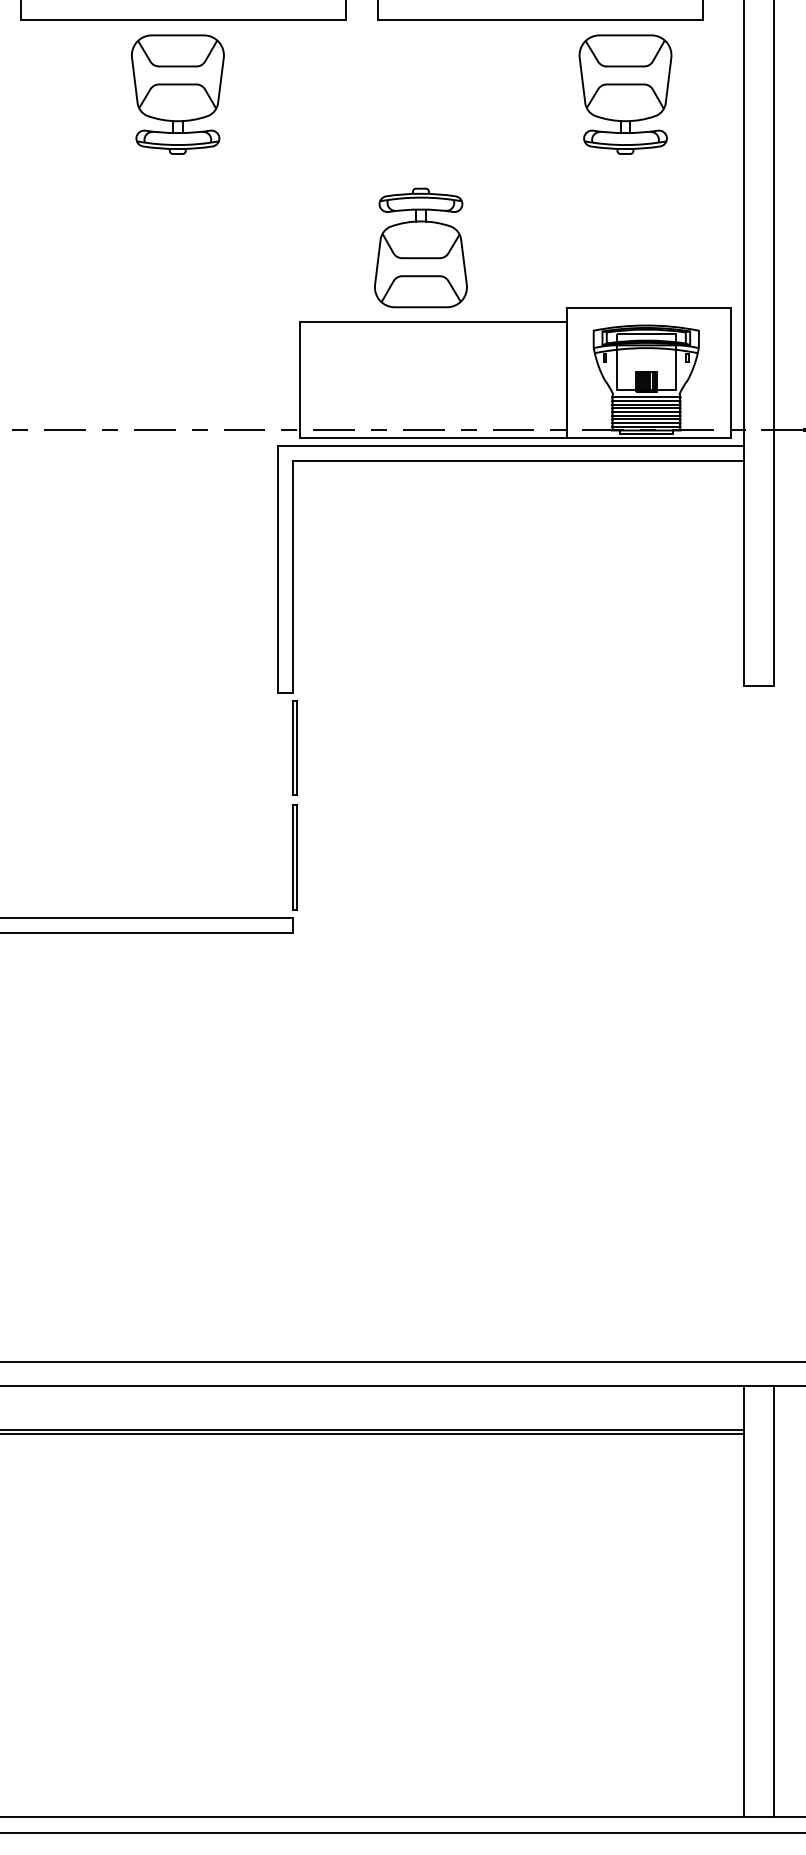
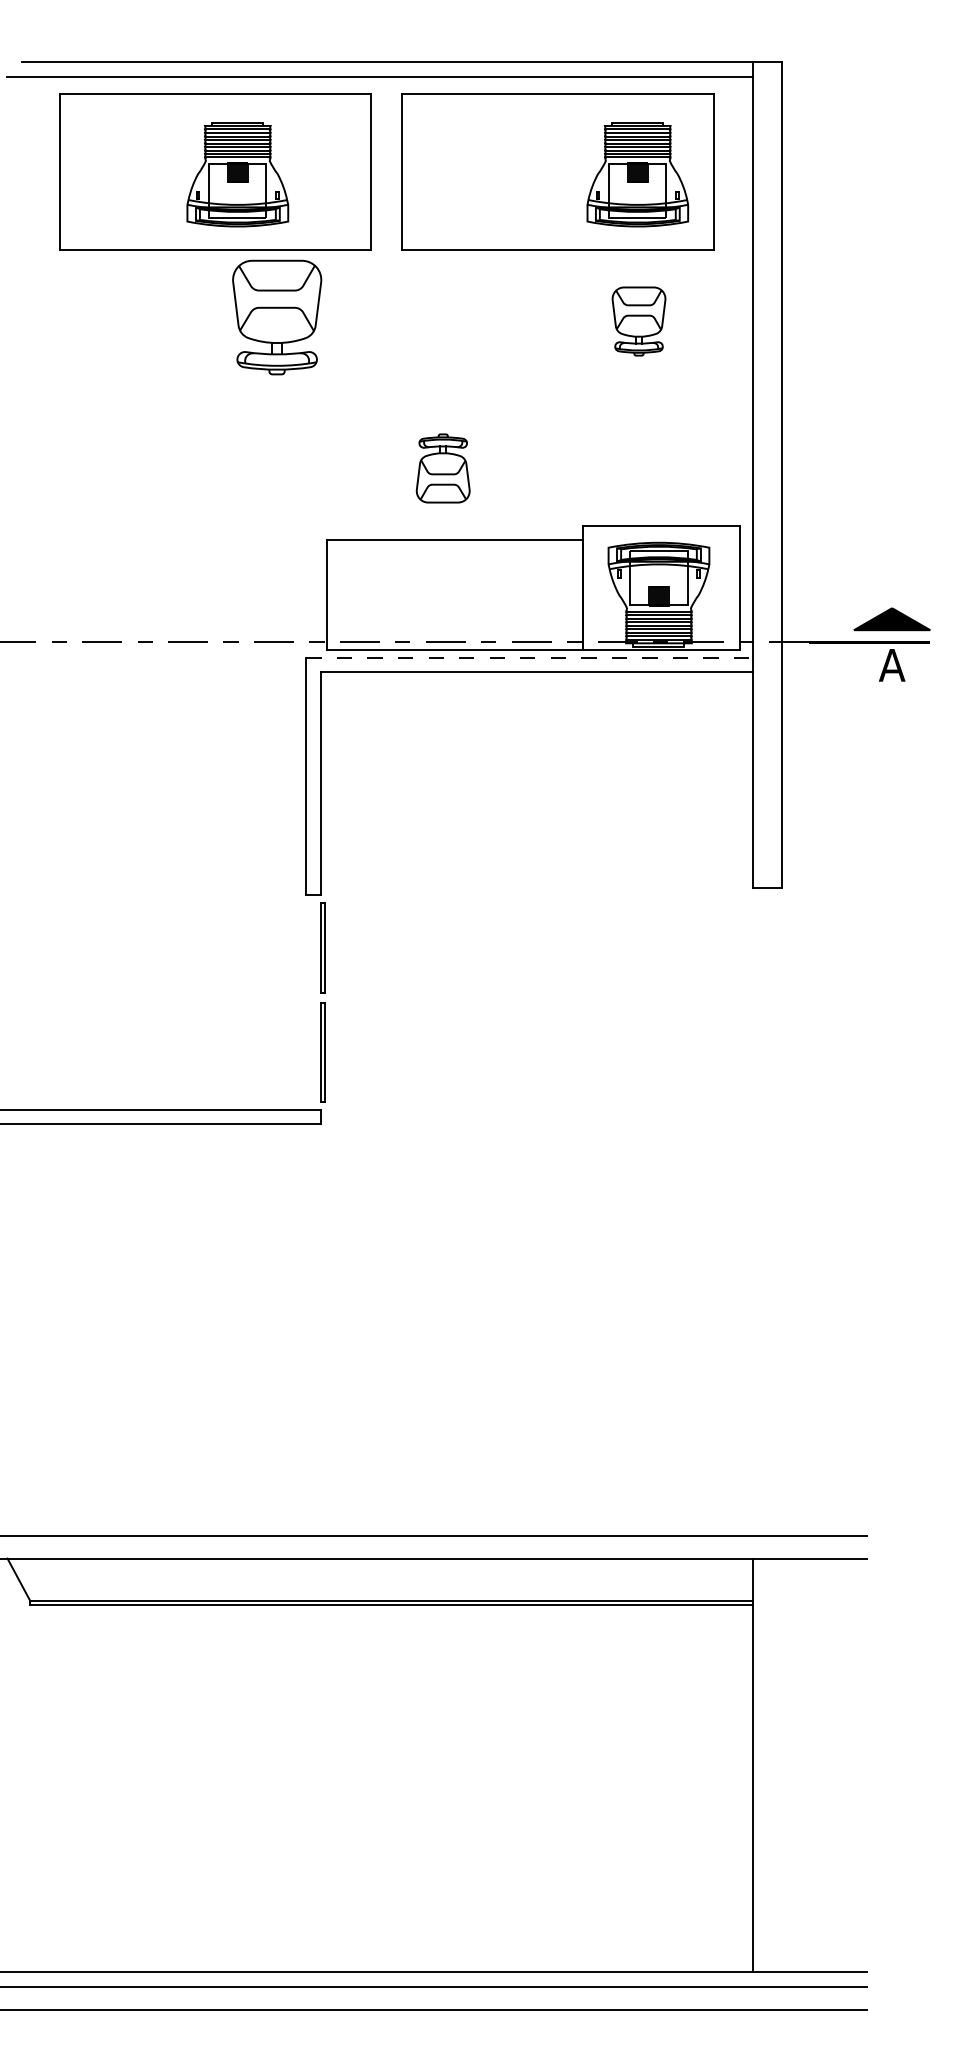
part: (178, 94) -> (277, 317), moved
part: (624, 94) -> (638, 321), size x0.6
part: (421, 248) -> (443, 468), size x0.6
line: (512, 445) -> (530, 657), solid -> dashed
line: (774, 1600) -> (781, 1764), removed

